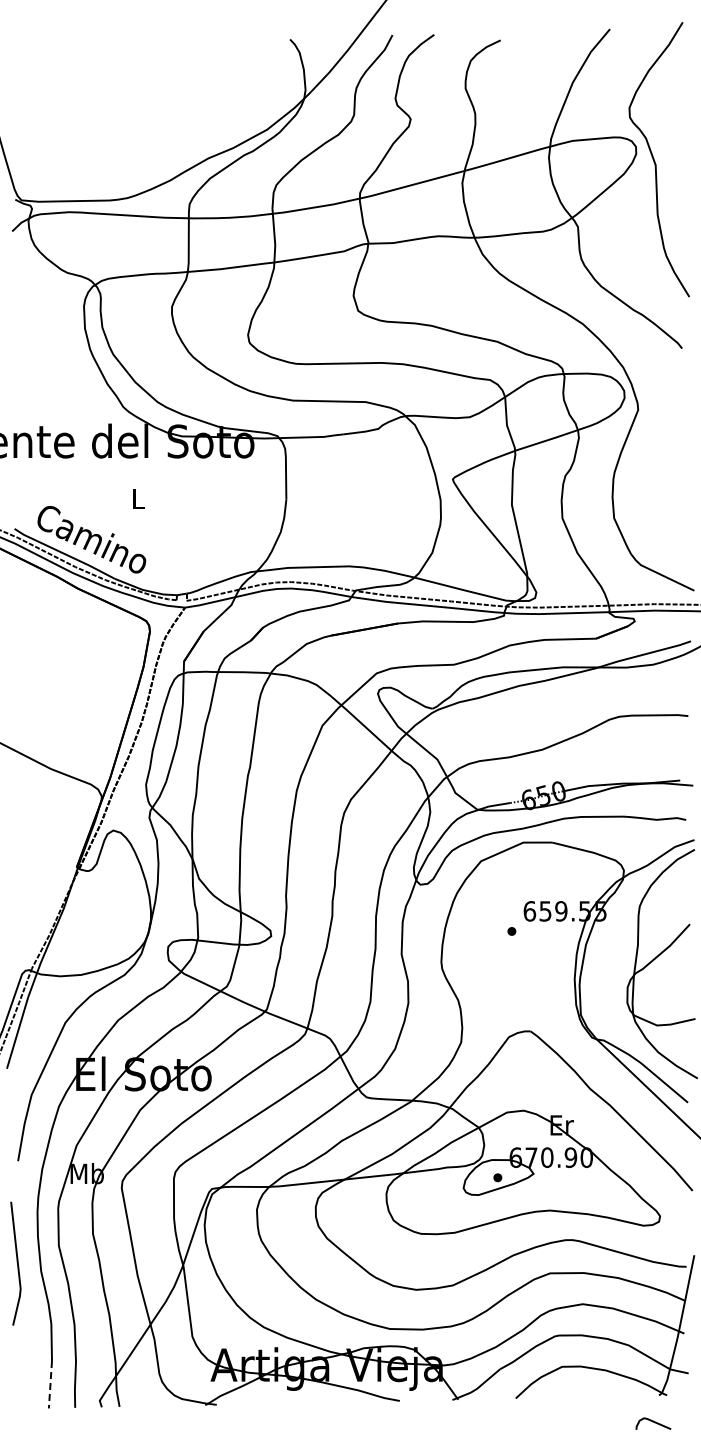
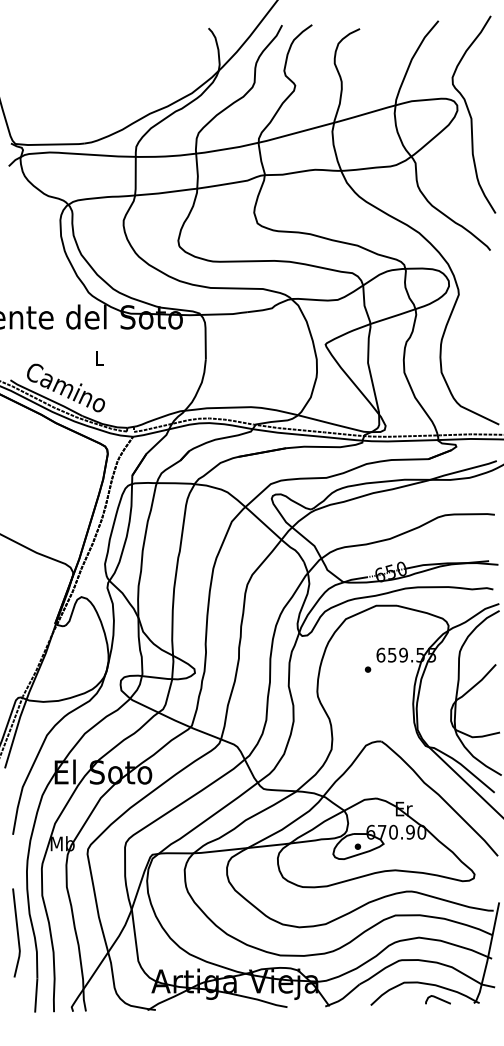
line: (16, 1262) -> (16, 932), moved
line: (50, 1384) -> (36, 995), dashed -> solid
curve: (653, 1422) -> (438, 998), moved

